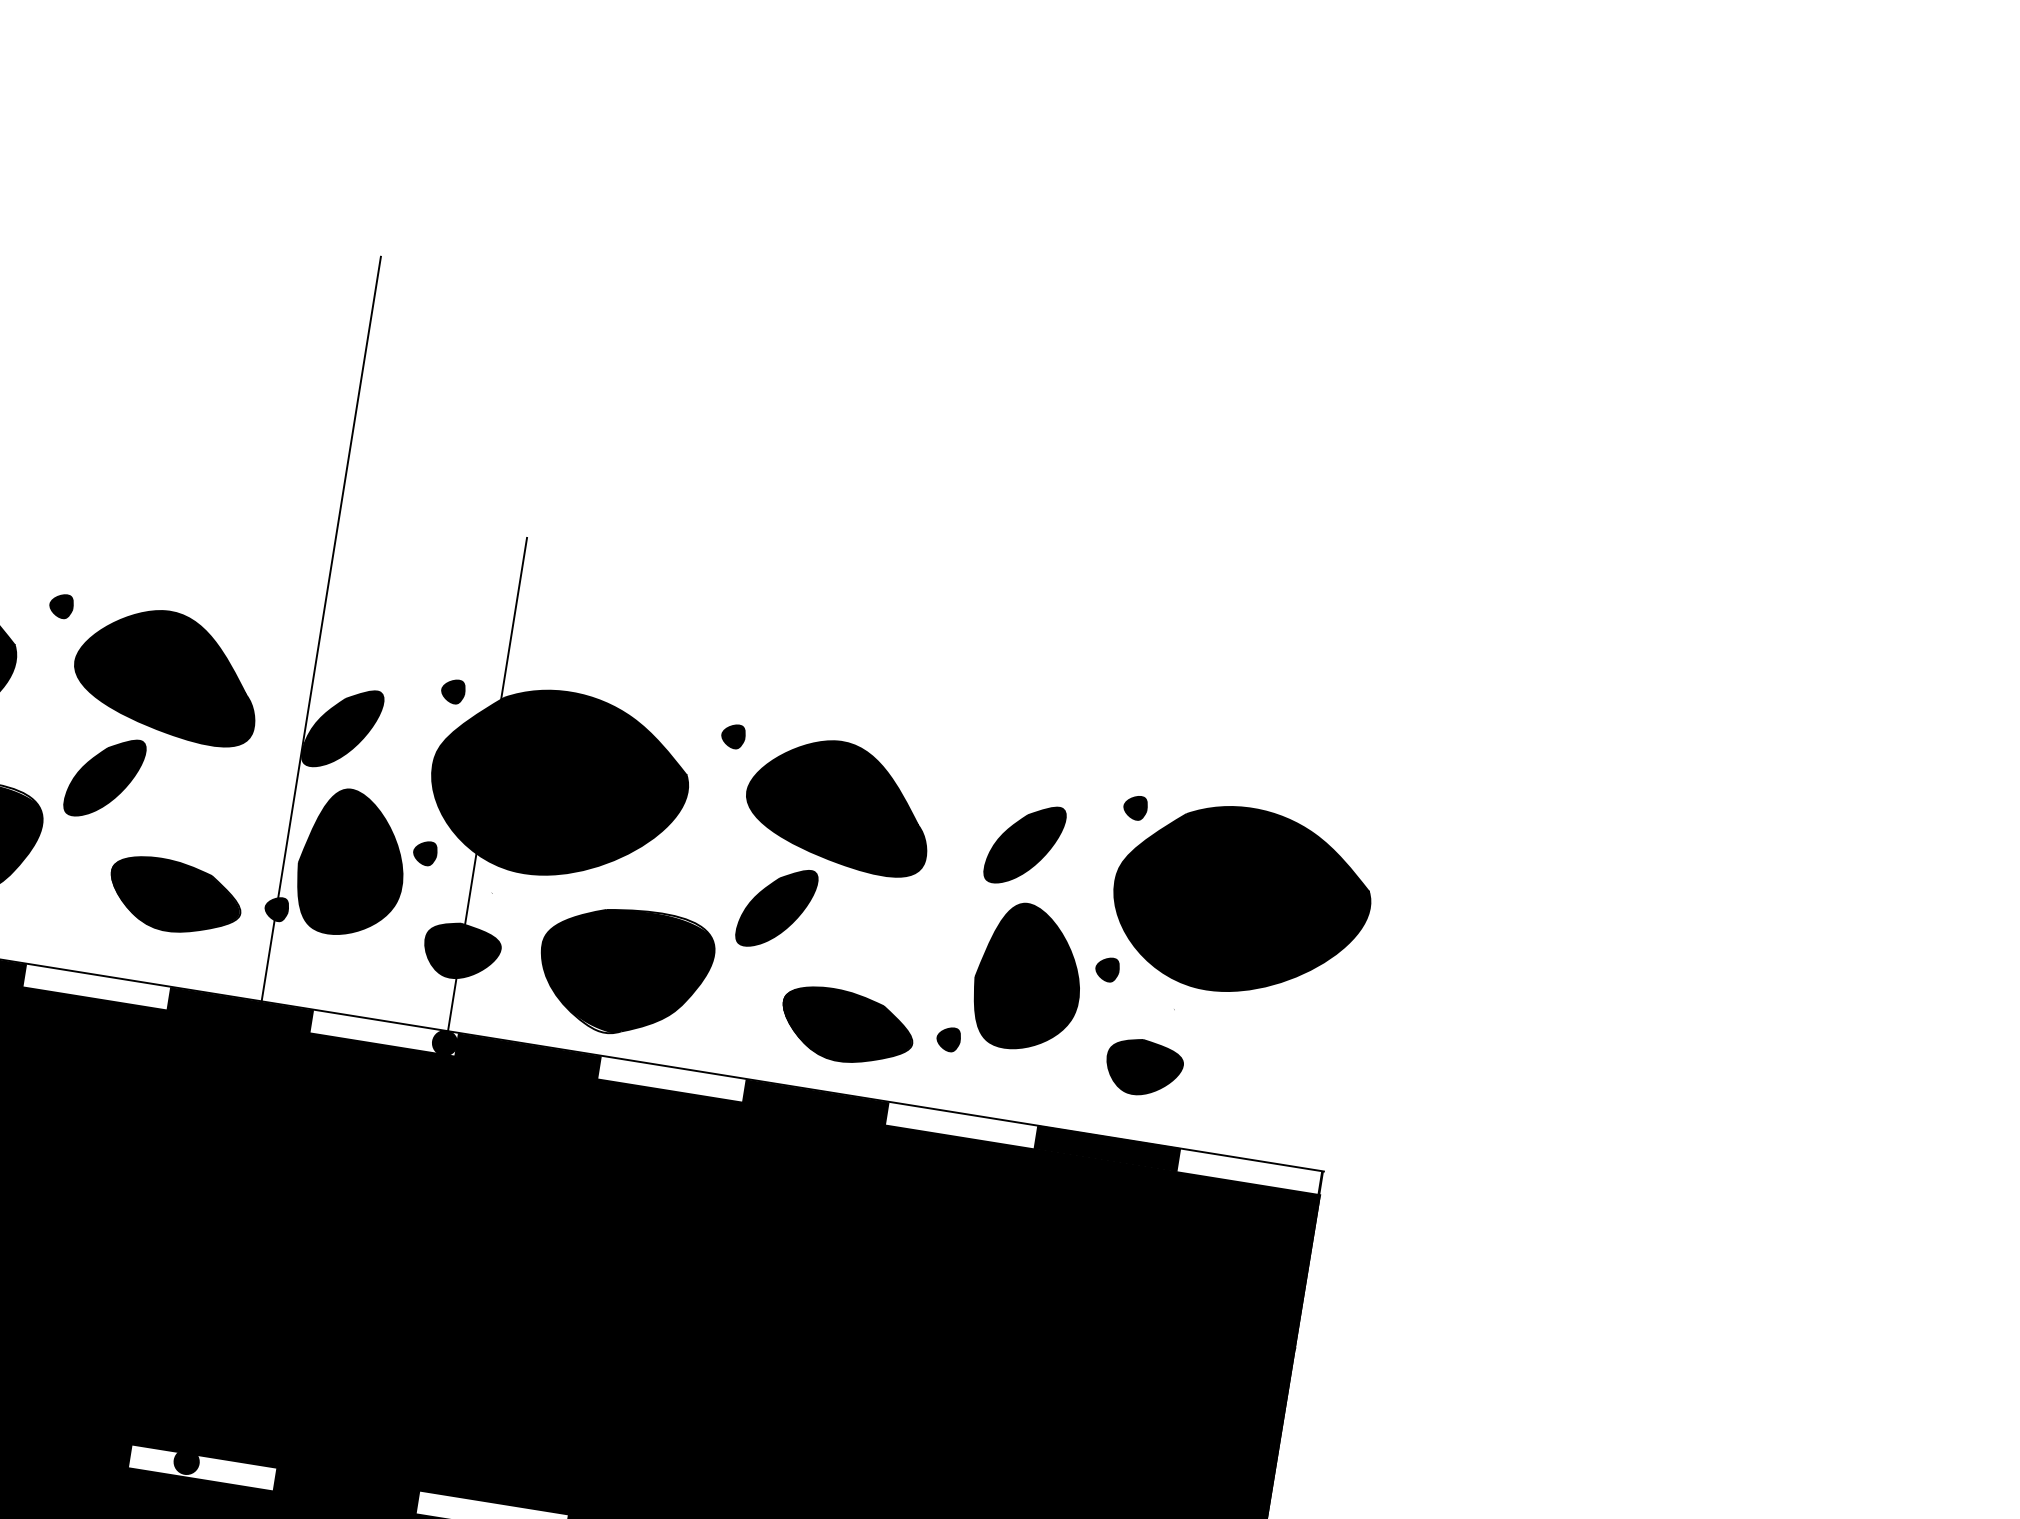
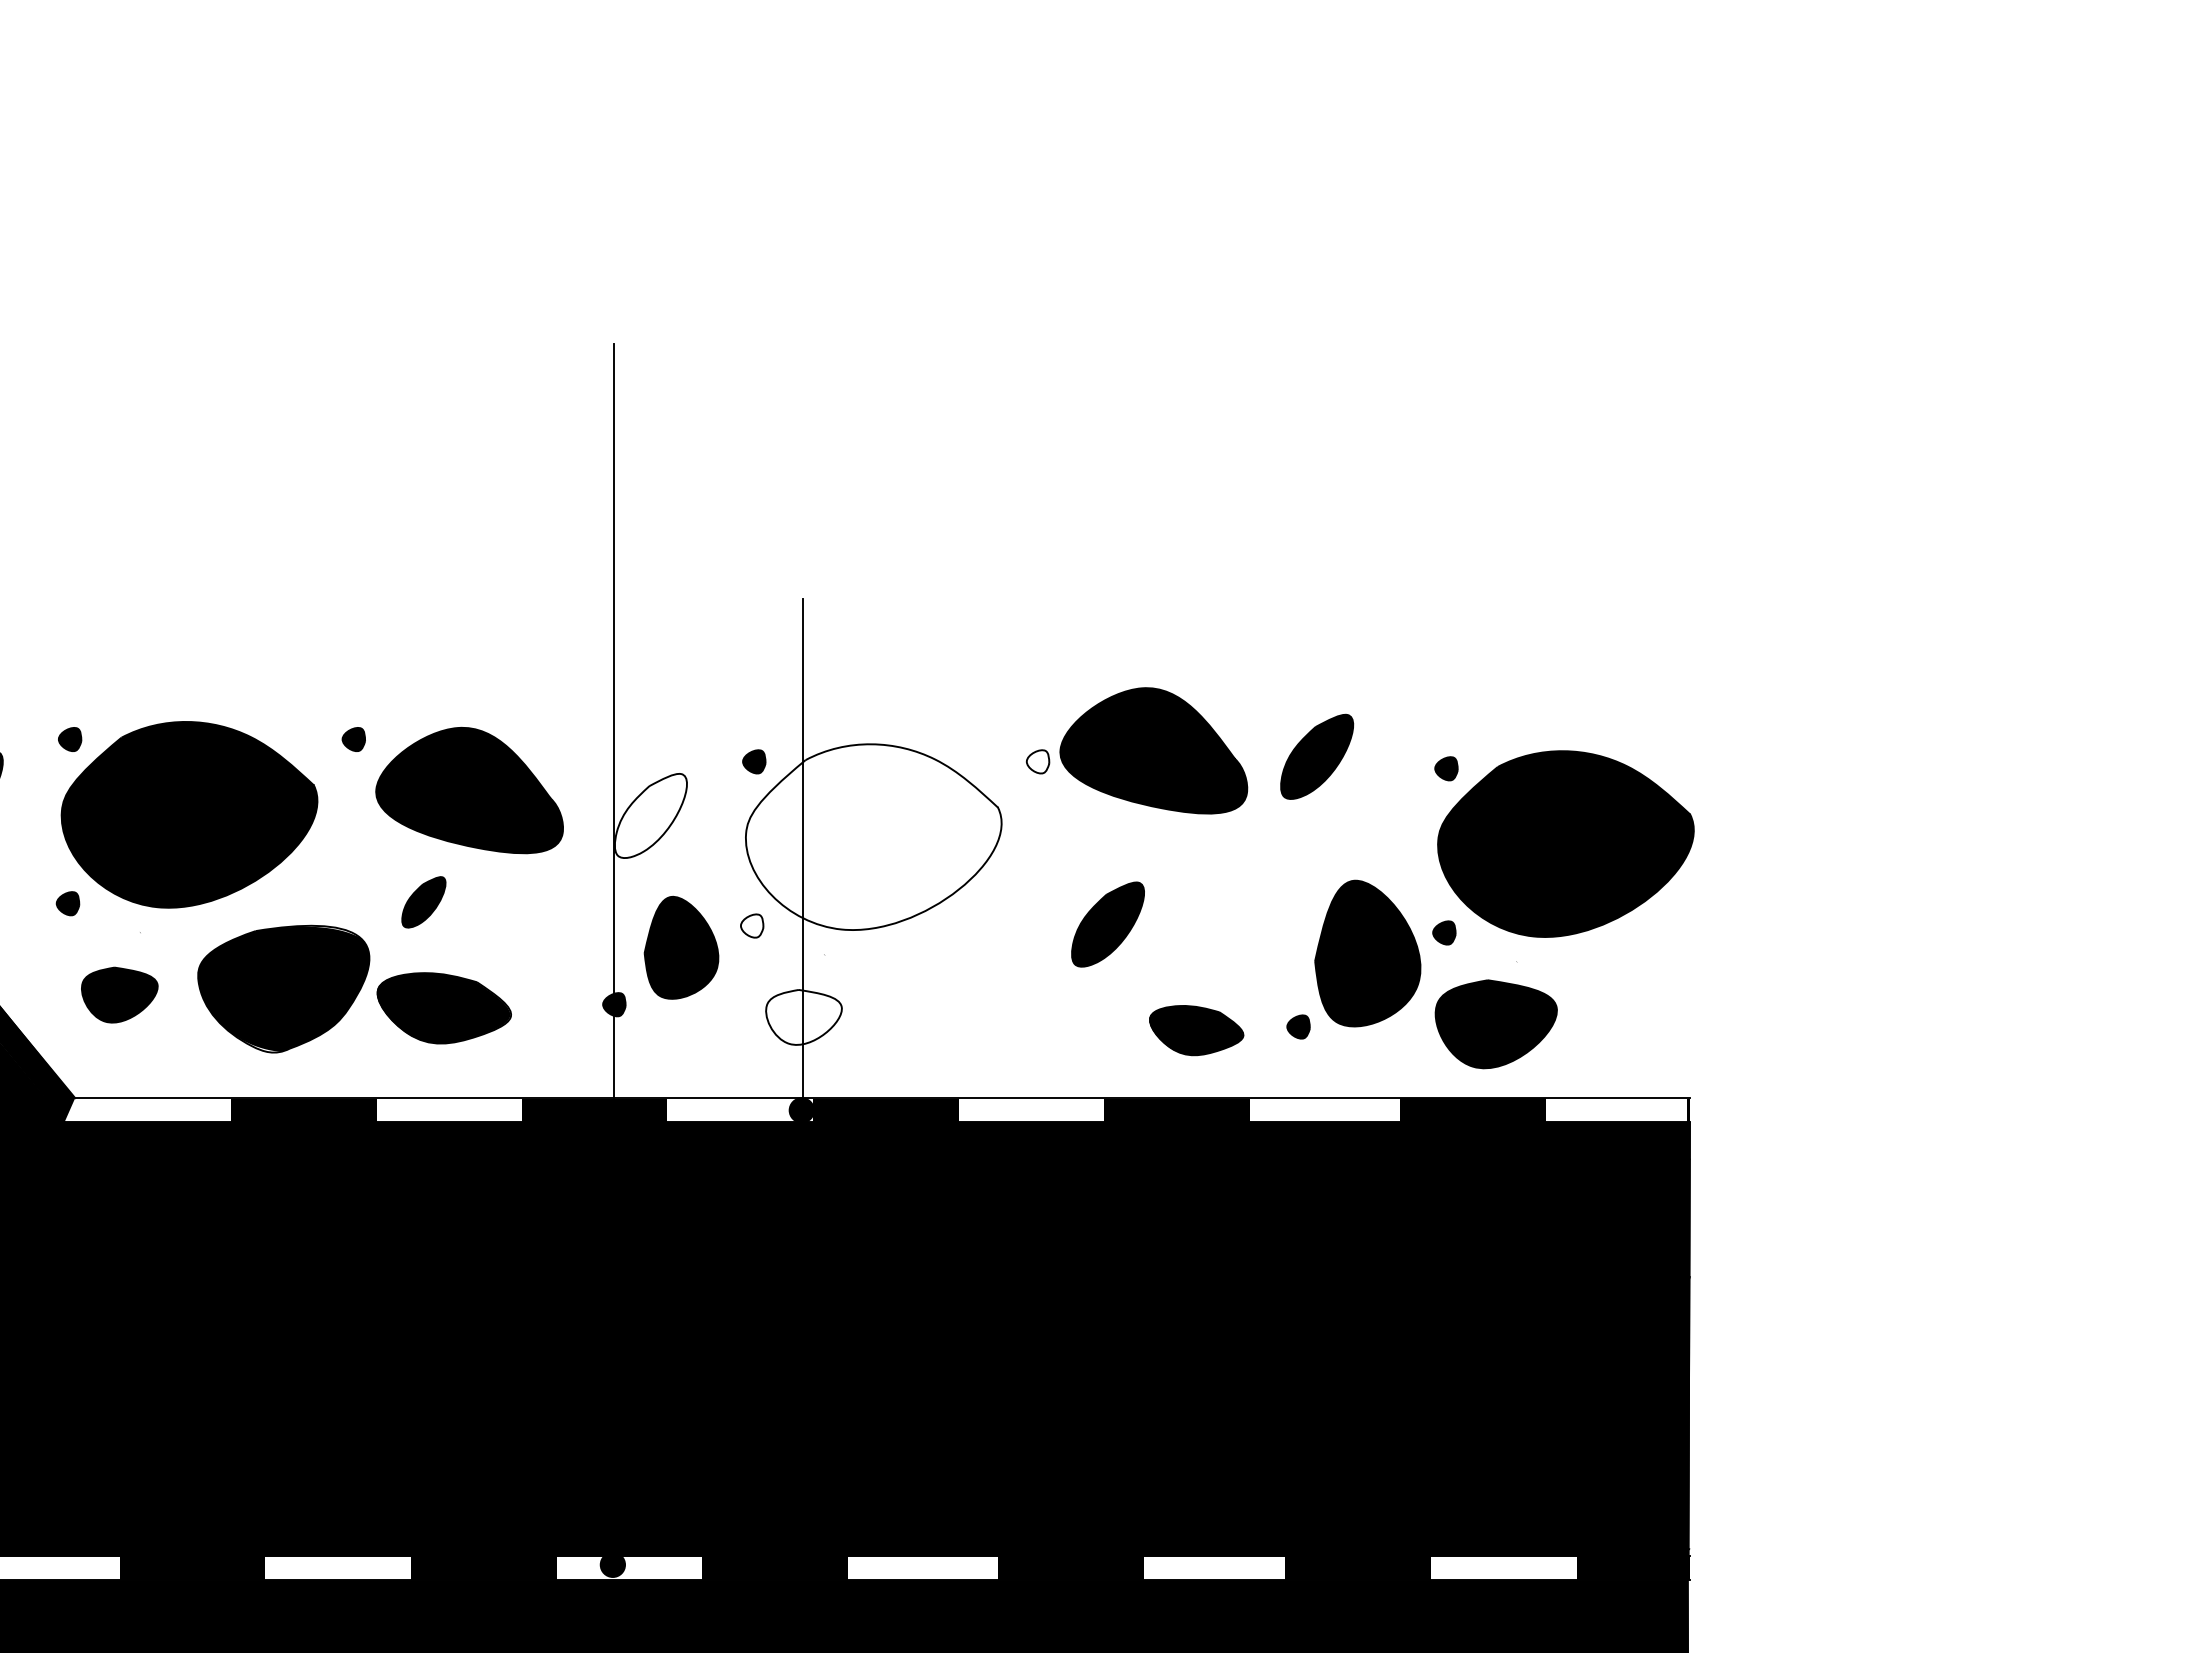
fill: (342, 728) -> (650, 815), removed
fill: (732, 735) -> (1037, 761), removed
part: (104, 778) -> (423, 902), size x0.6
fill: (558, 785) -> (873, 837), removed
part: (839, 804) -> (1153, 750), moved
part: (1025, 844) -> (1317, 756), moved
fill: (424, 852) -> (751, 925), removed
part: (352, 863) -> (681, 947), size x0.7
part: (174, 896) -> (443, 1008), moved
fill: (461, 950) -> (803, 1016), removed
part: (624, 971) -> (967, 1011), removed
part: (847, 1026) -> (1196, 1030), size x0.7
part: (1143, 1068) -> (1495, 1024), size x1.6

